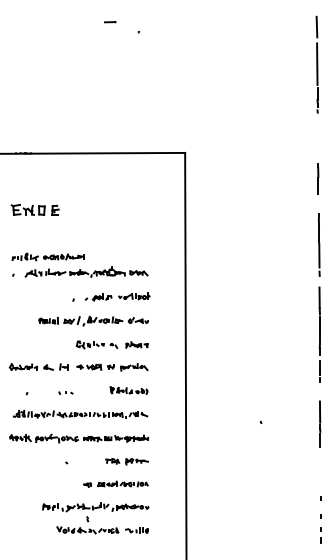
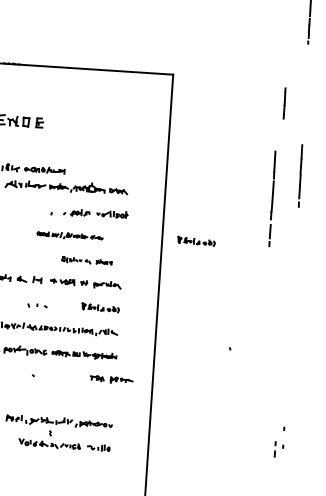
line: (318, 178) -> (284, 103), moved
part: (219, 317) -> (195, 241), added
part: (93, 320) -> (70, 235), size x0.6
line: (319, 334) -> (272, 198), moved
part: (111, 344) -> (86, 260), size x0.7
part: (65, 392) -> (37, 305), size x1.4
line: (320, 423) -> (289, 354), removed
part: (126, 461) -> (111, 379), moved
part: (115, 483) -> (80, 399), removed
line: (320, 537) -> (274, 451), moved

